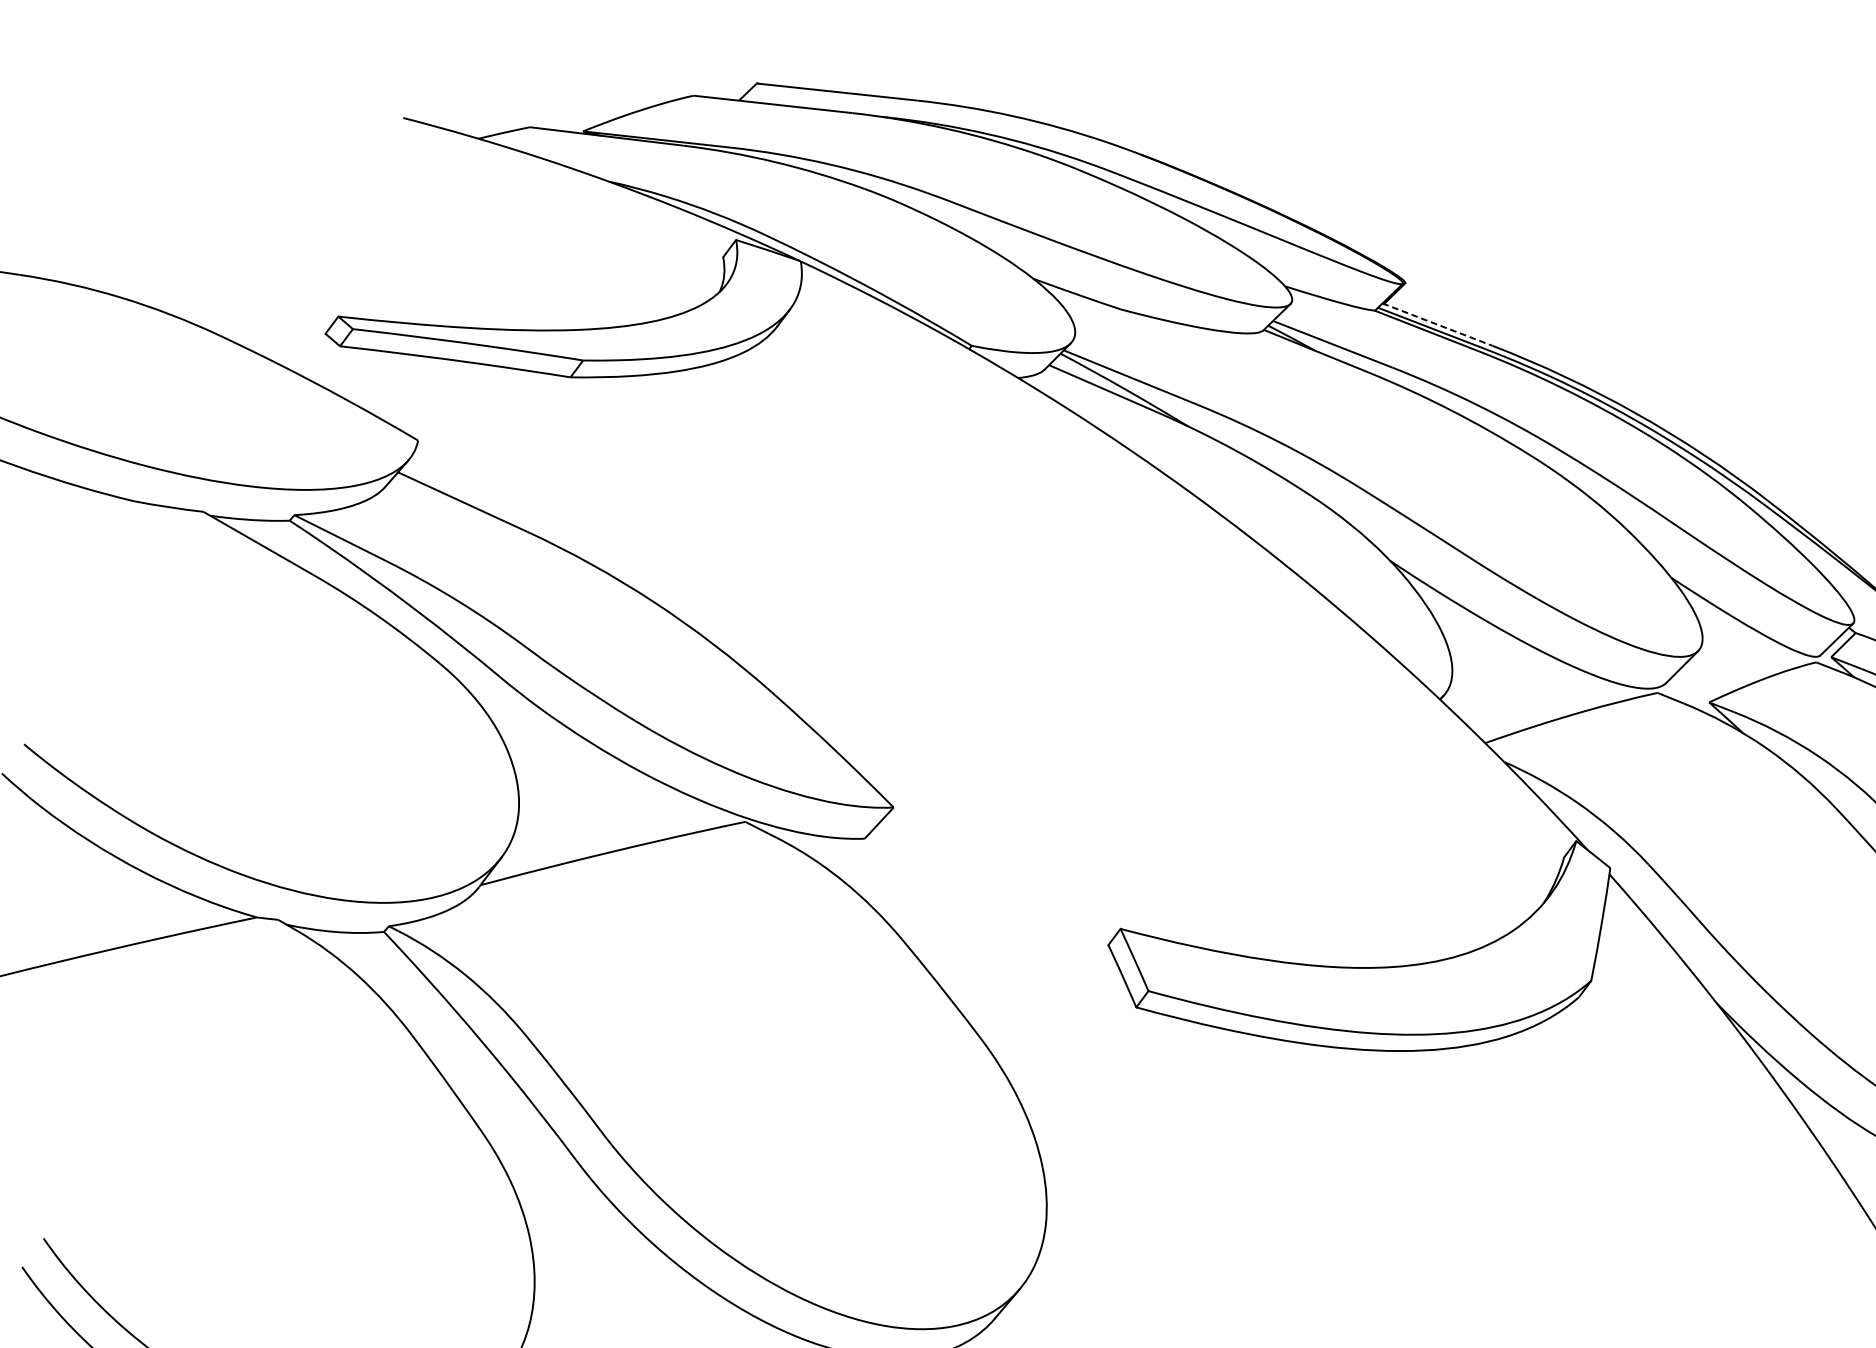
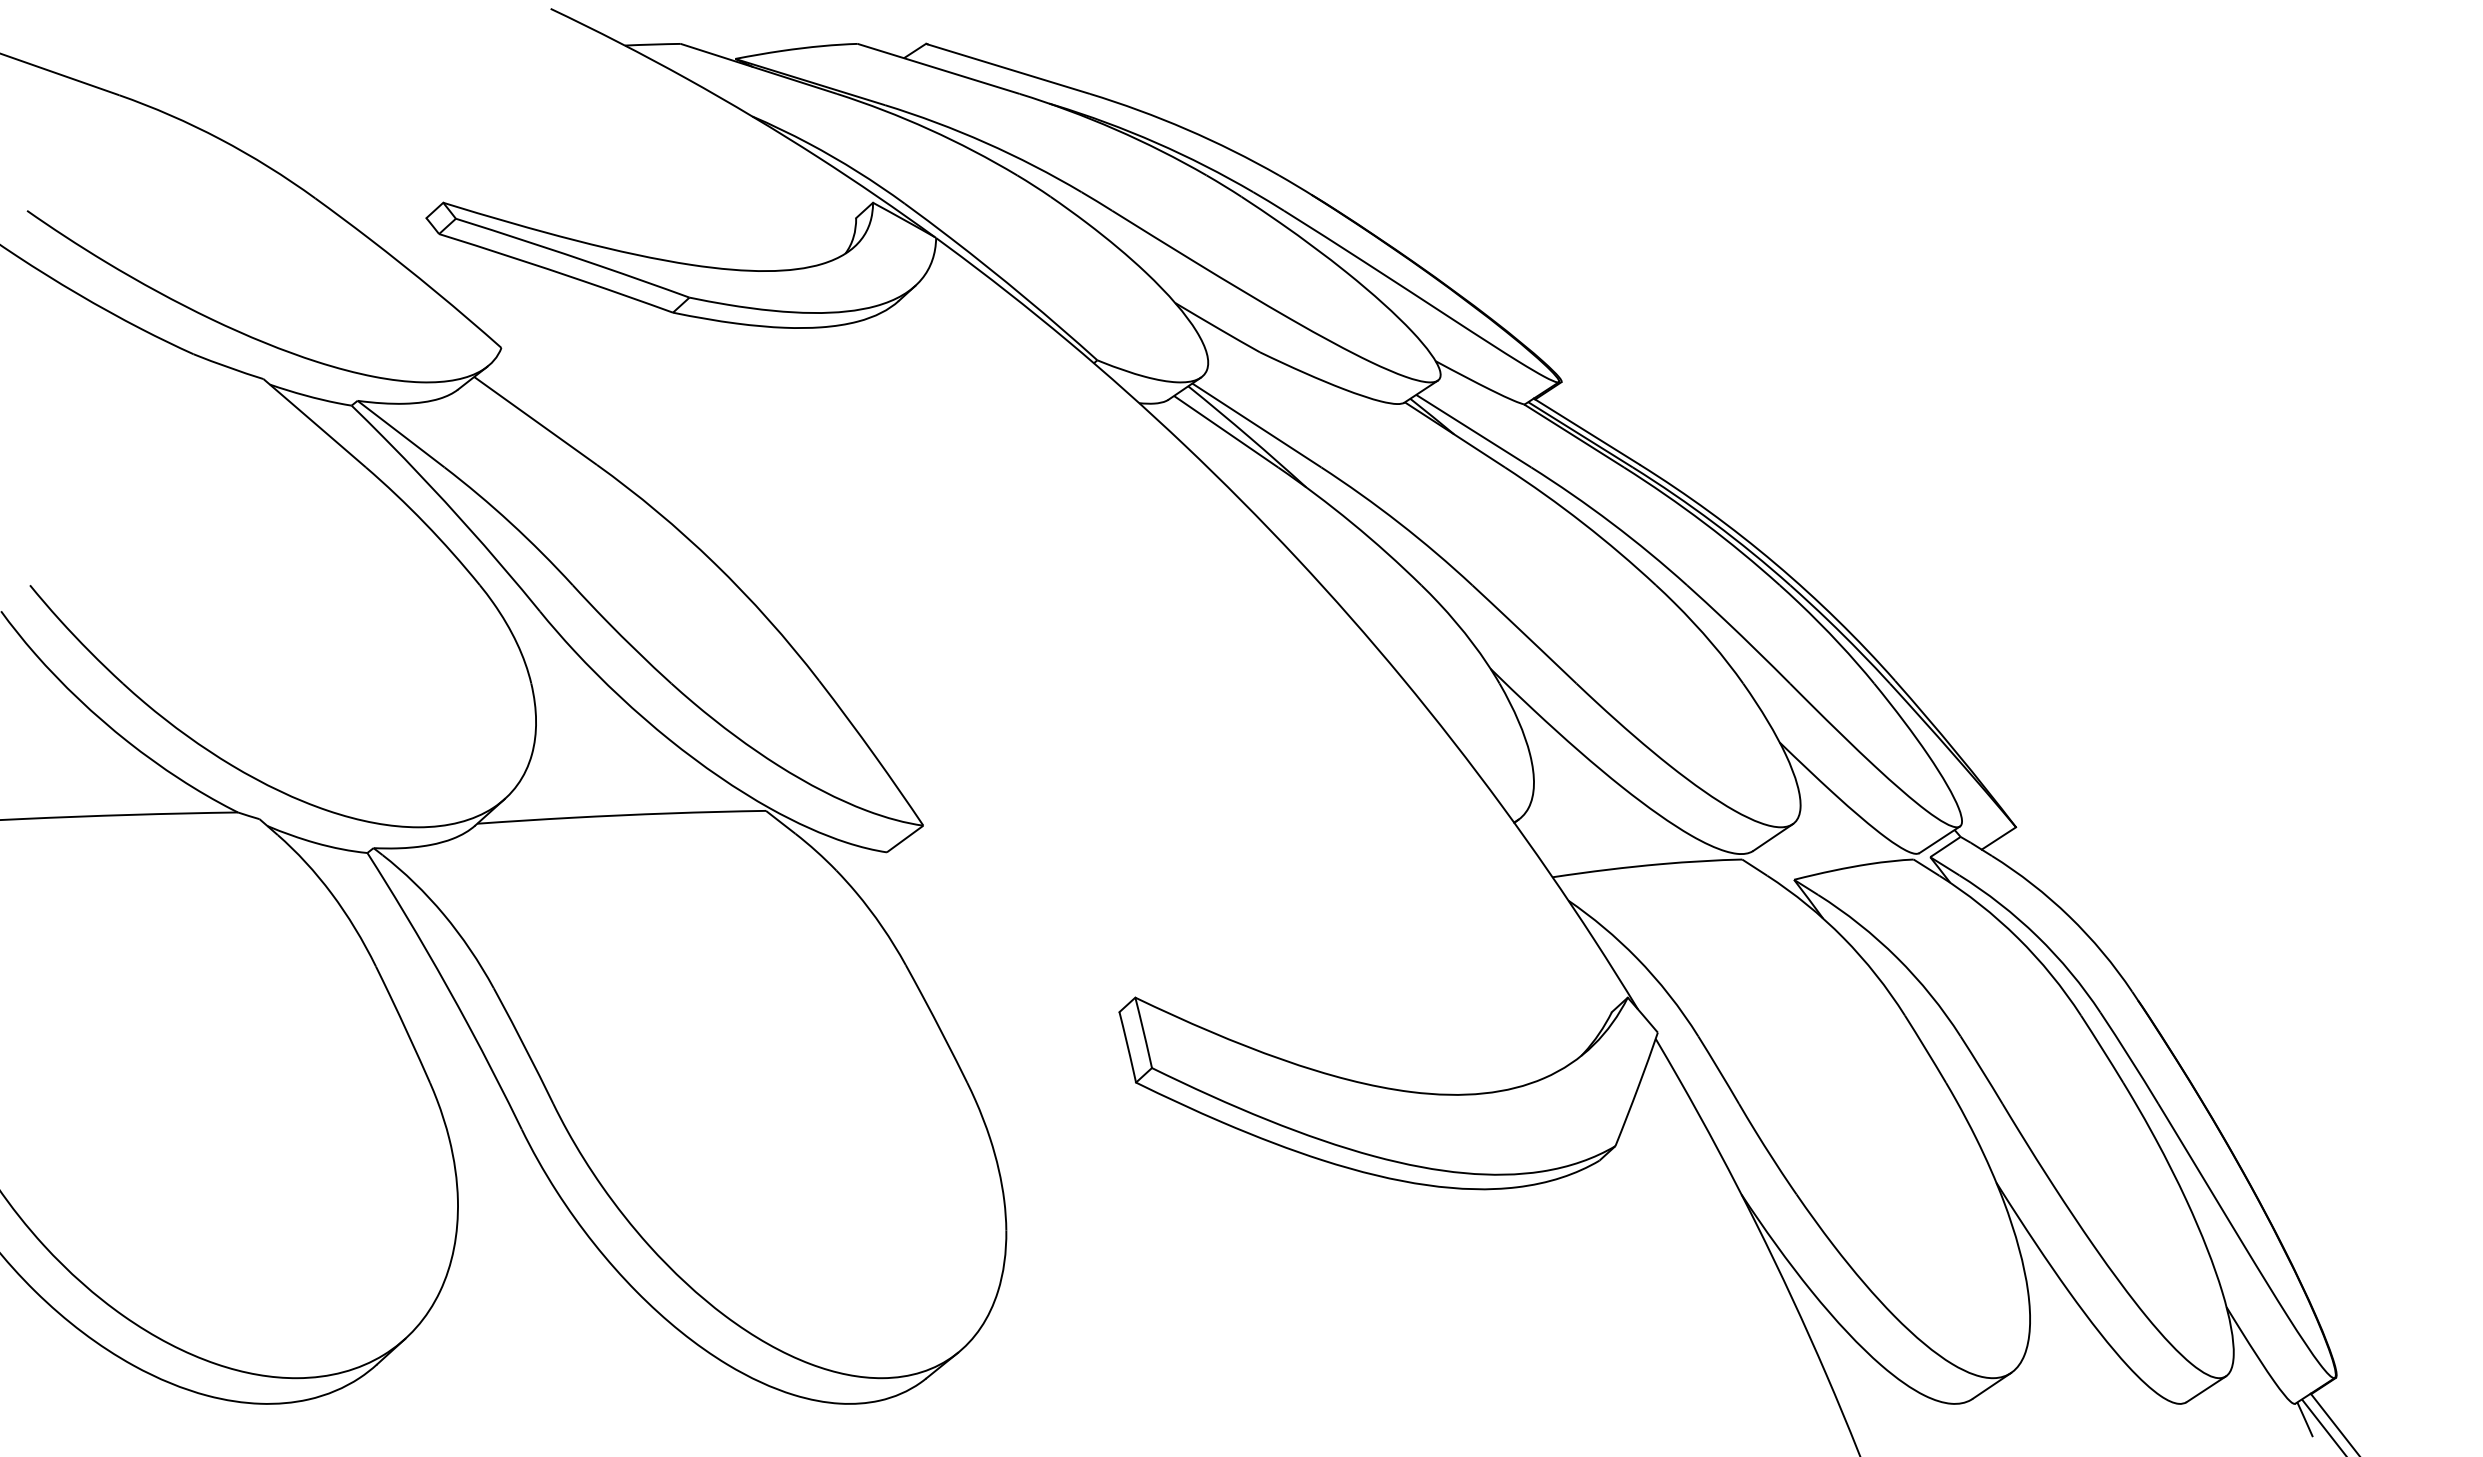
line: (1437, 324) -> (1586, 431), dashed -> solid

